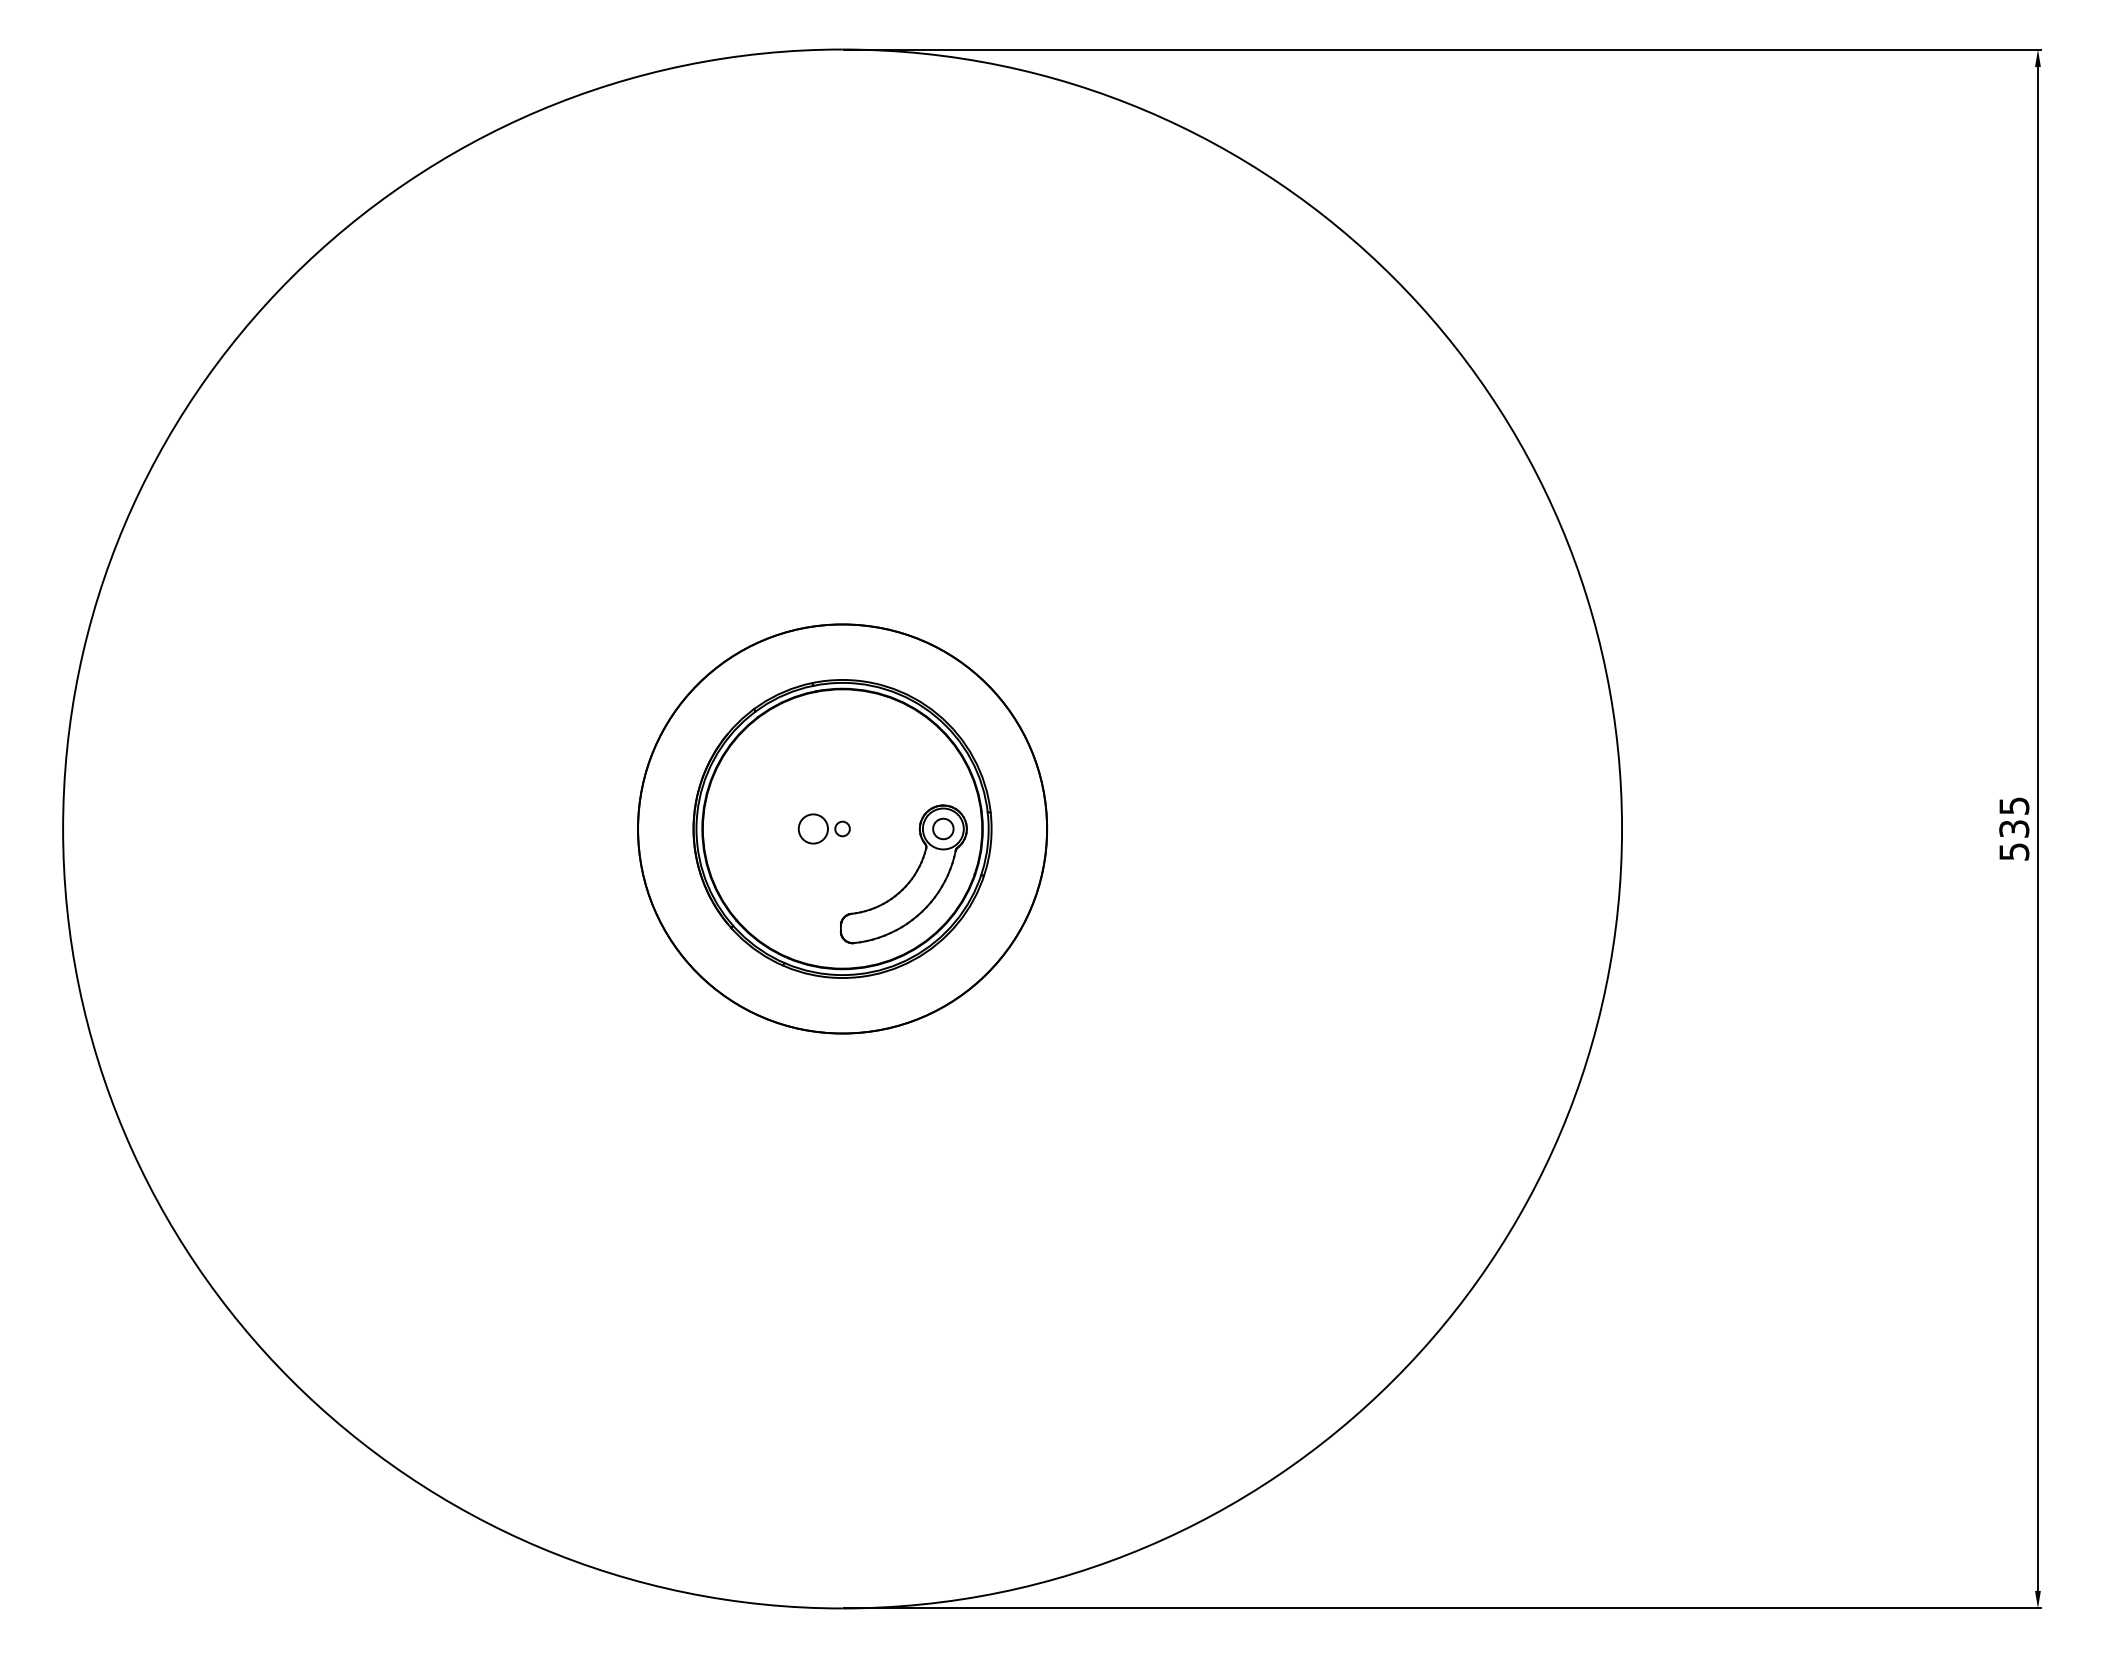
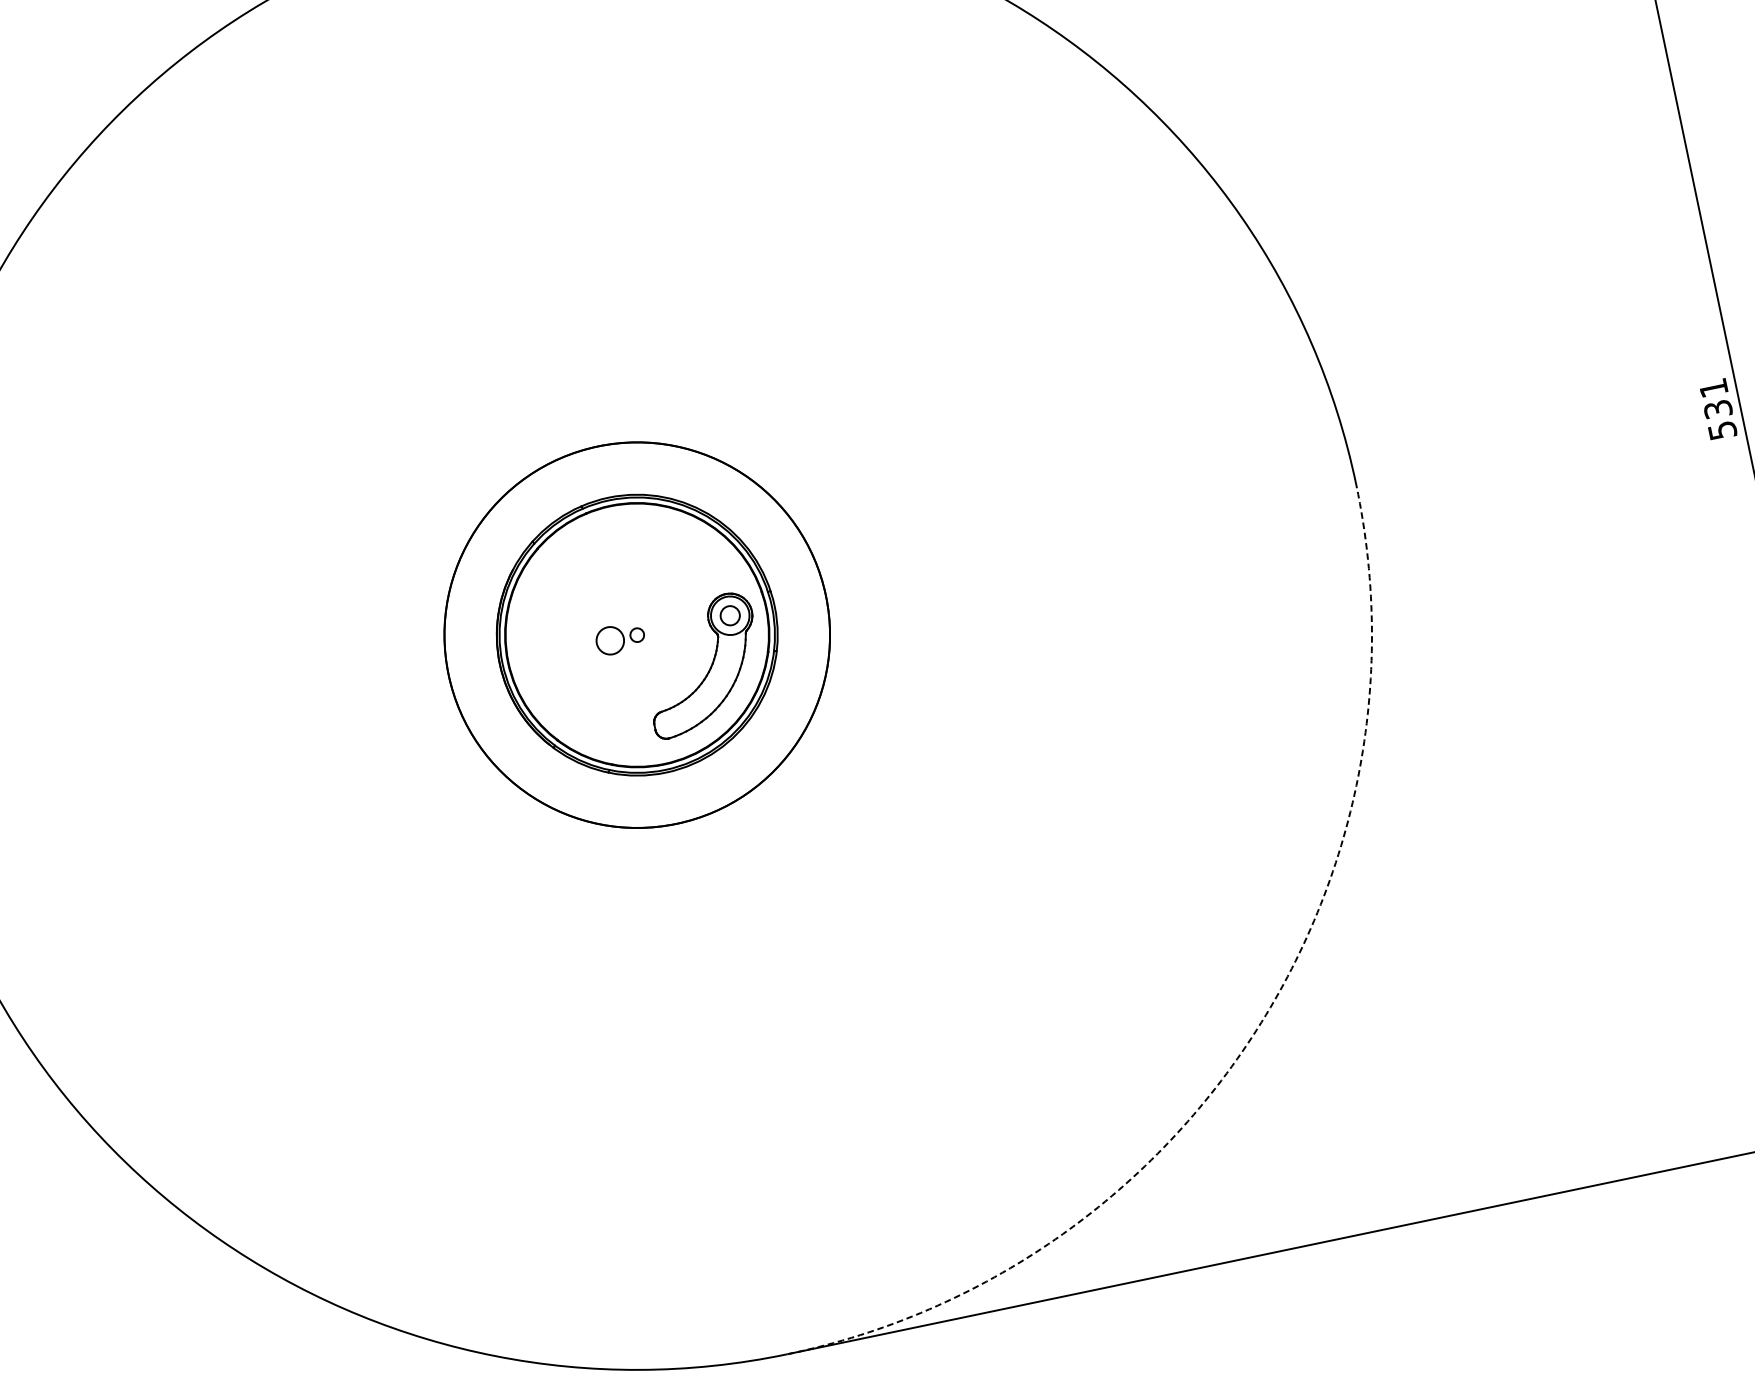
text: (2014, 805) -> (1713, 387), 535 -> 531
arc: (1393, 1380) -> (1251, 1037), solid -> dashed

